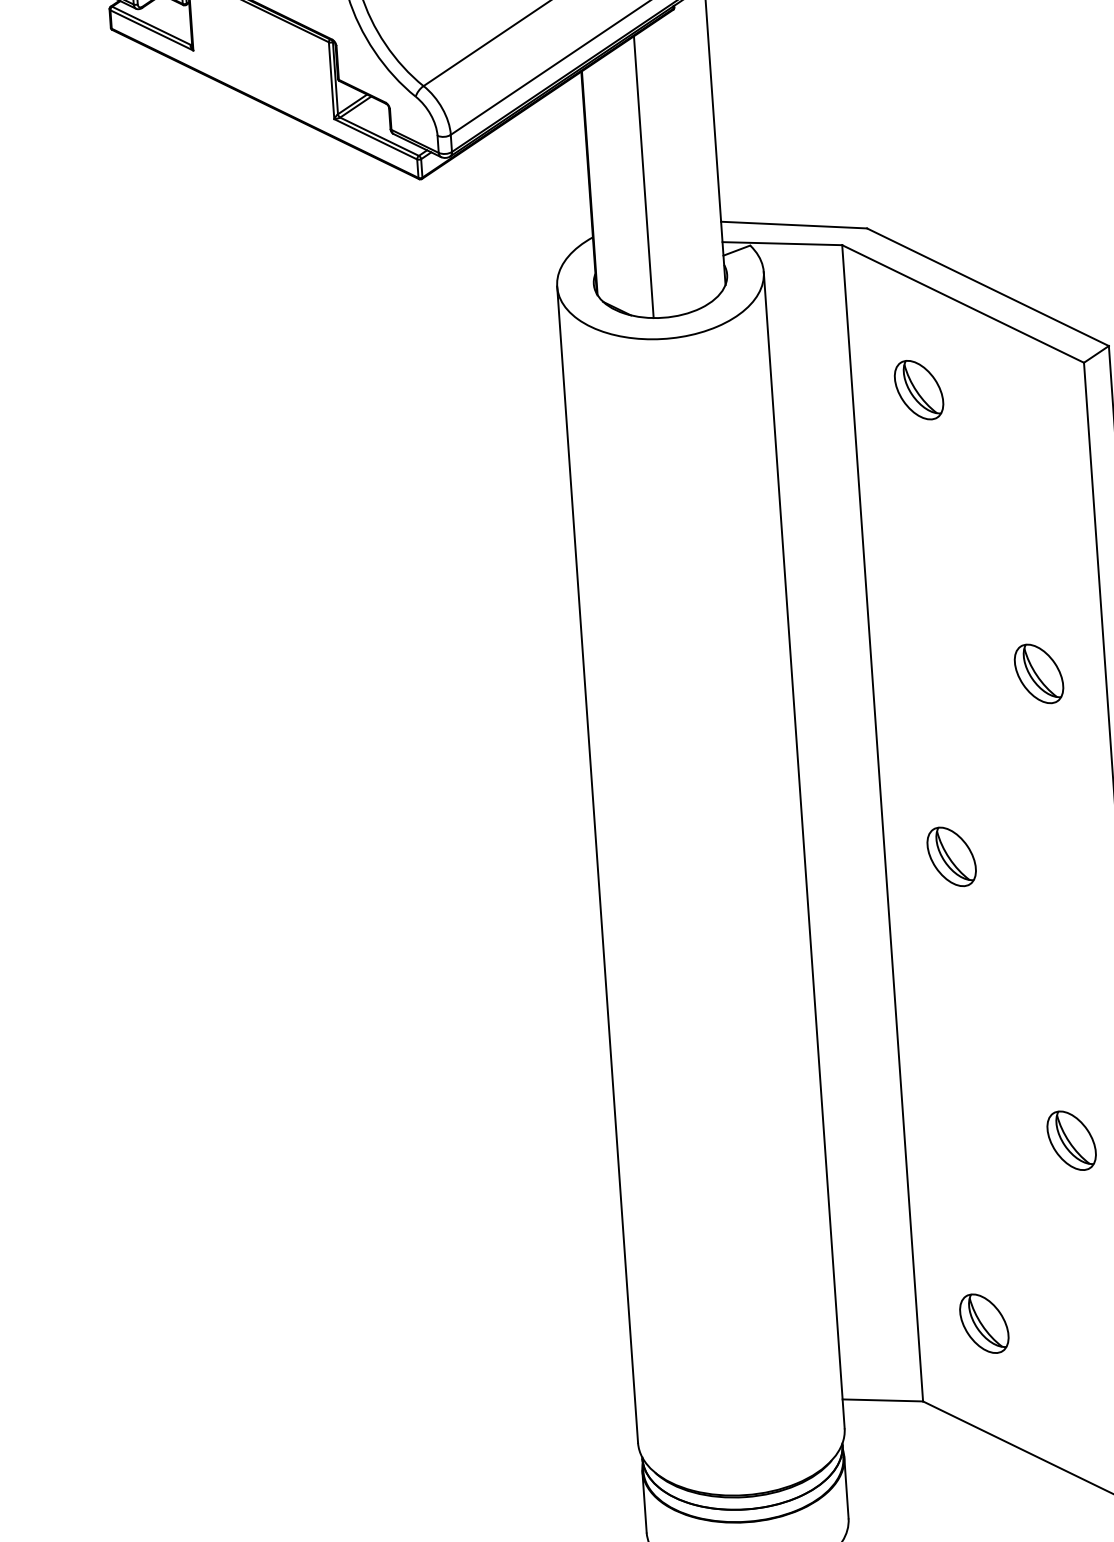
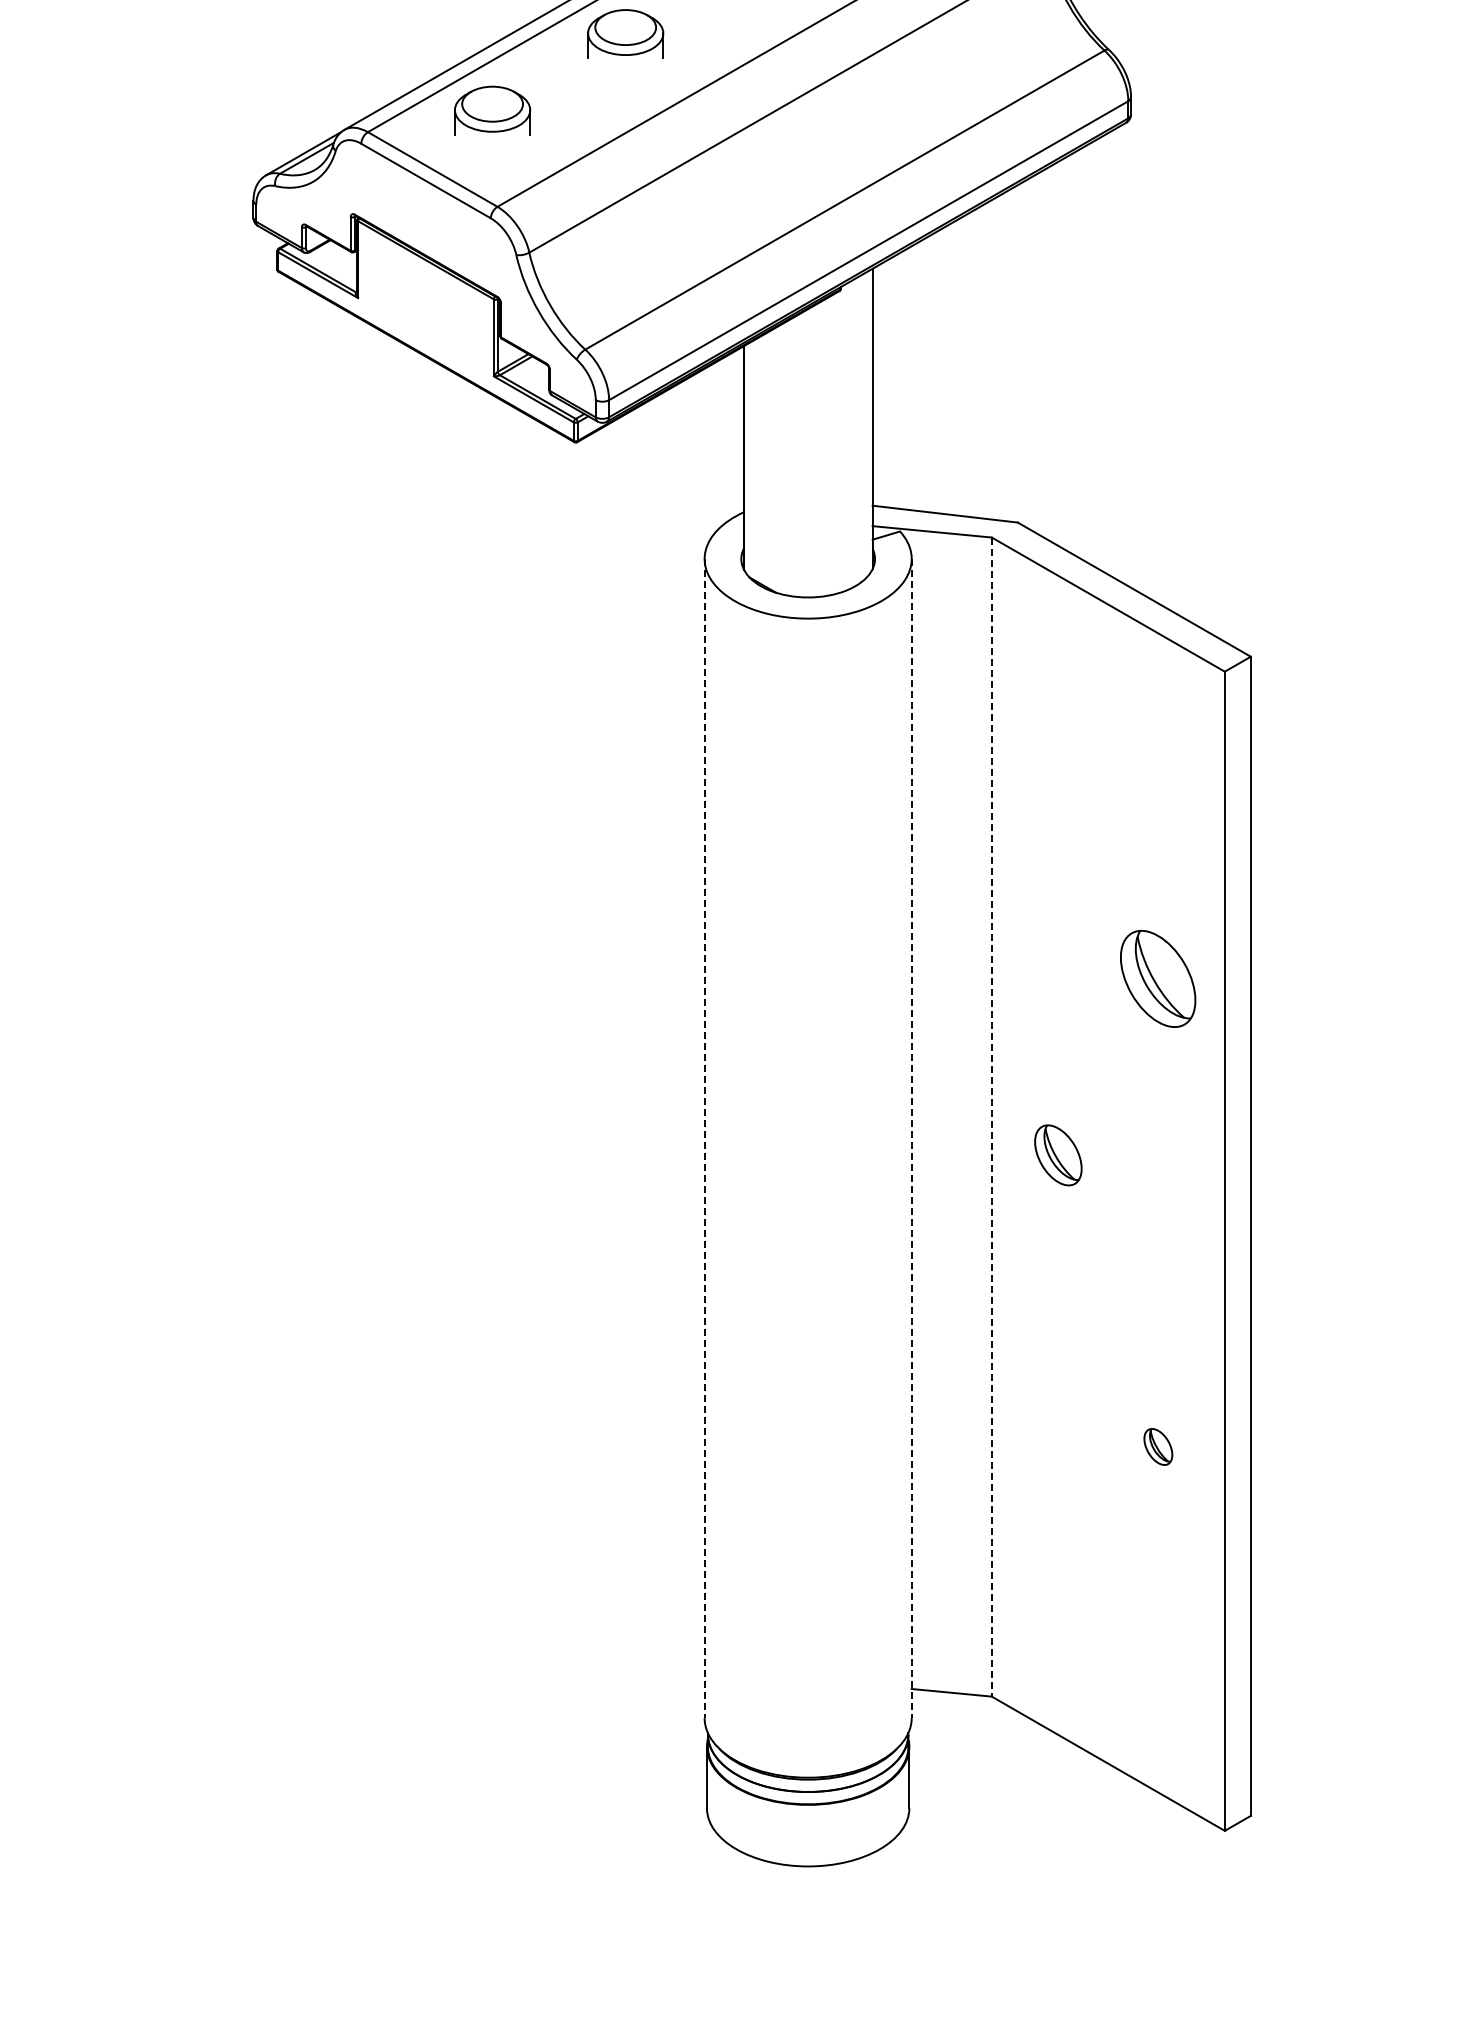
line: (643, 176) -> (798, 455), removed
part: (919, 390) -> (1058, 687), removed
part: (1039, 673) -> (1158, 978), size x1.6
line: (882, 823) -> (991, 1117), solid -> dashed
line: (804, 850) -> (911, 1138), solid -> dashed
line: (597, 864) -> (704, 1138), solid -> dashed
part: (1071, 1140) -> (1158, 1446), size x0.6
part: (984, 1323) -> (1058, 1623), removed

